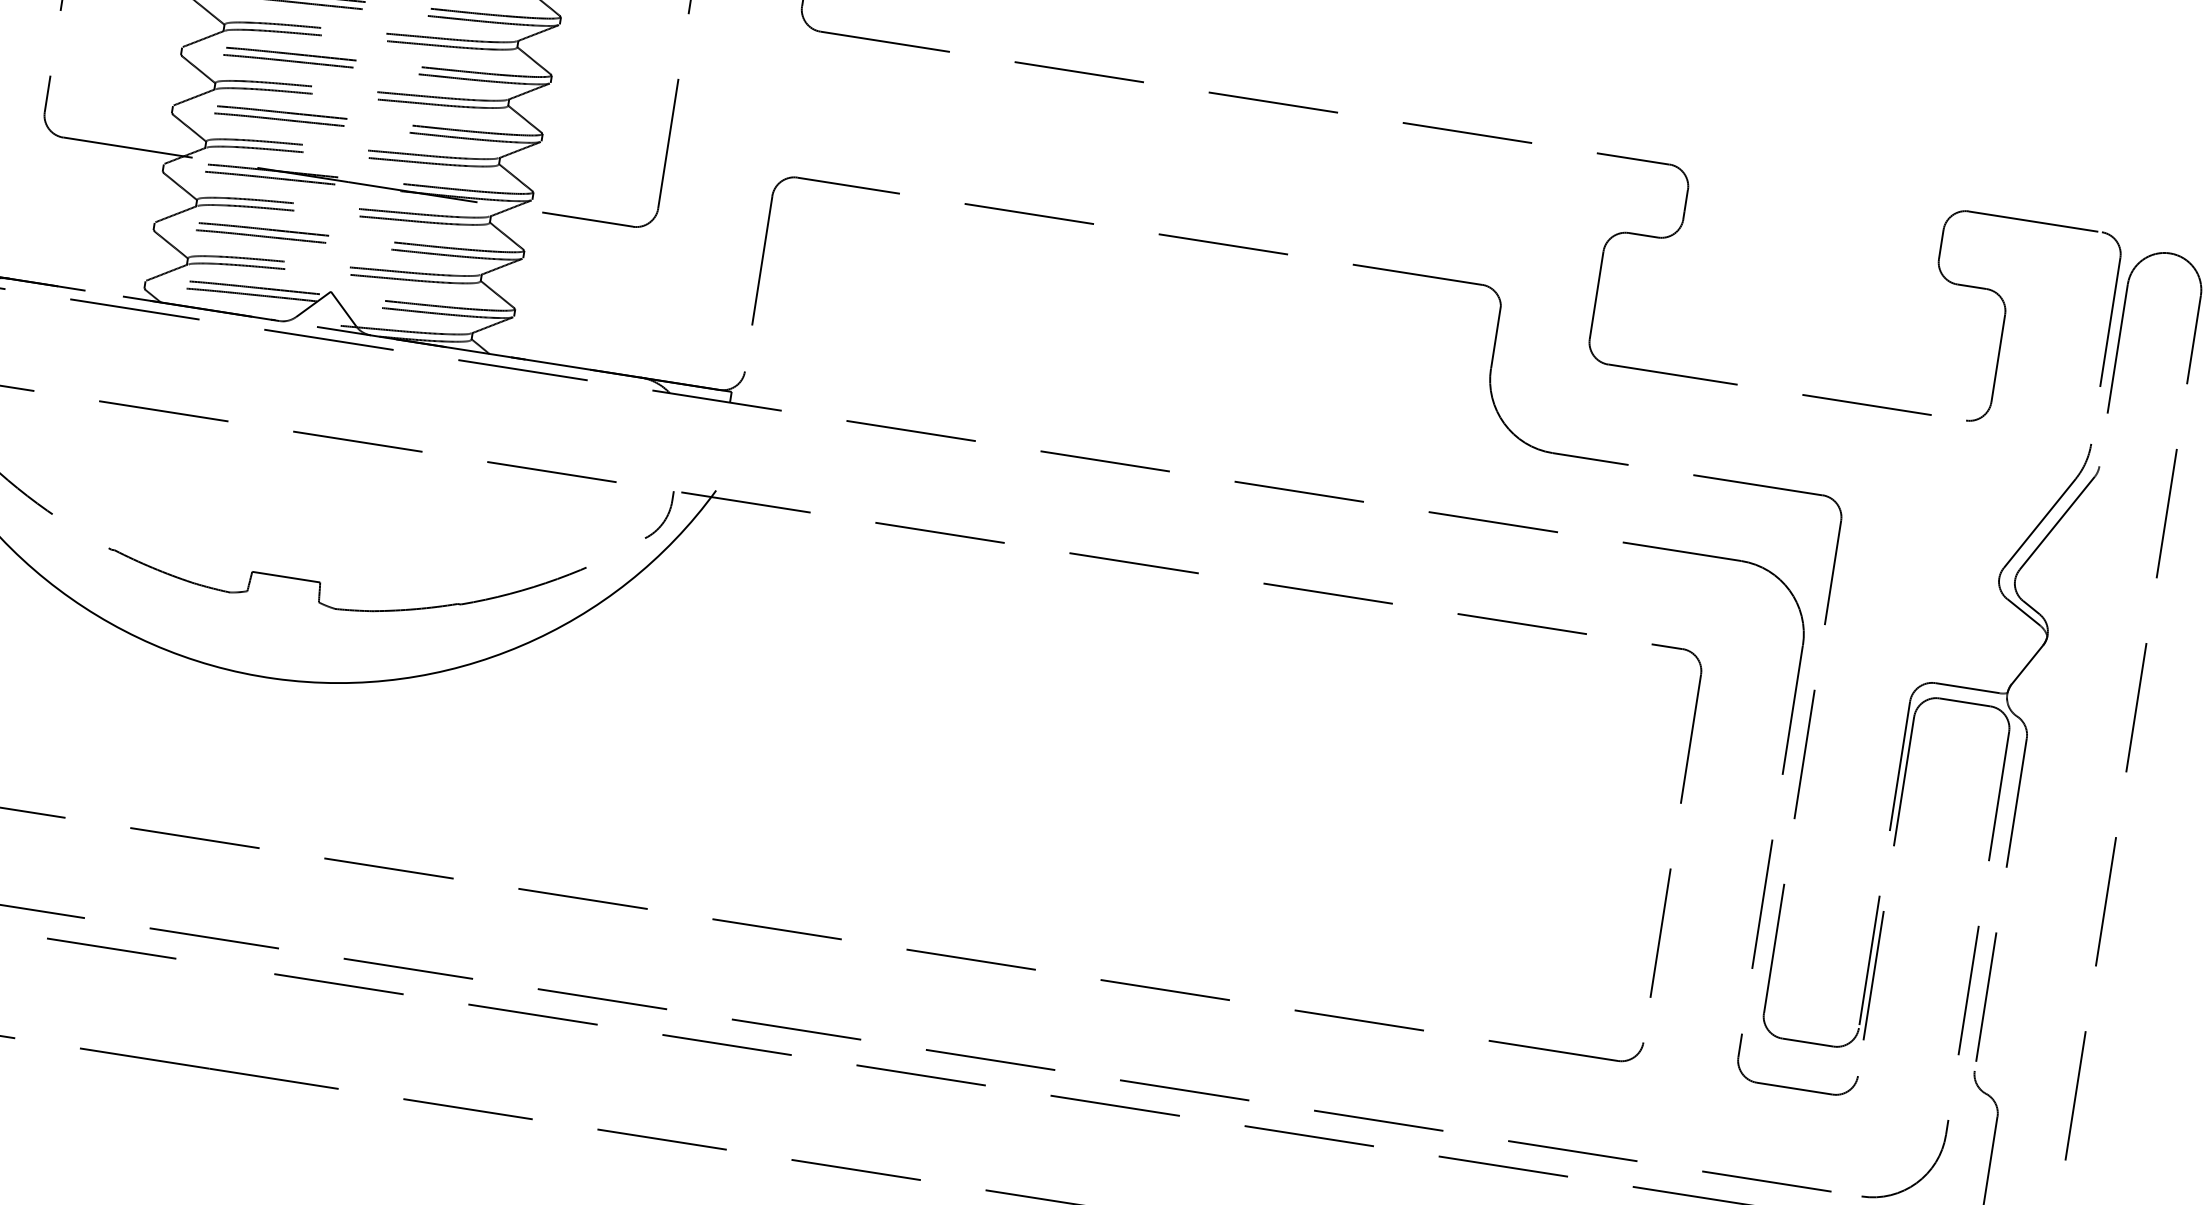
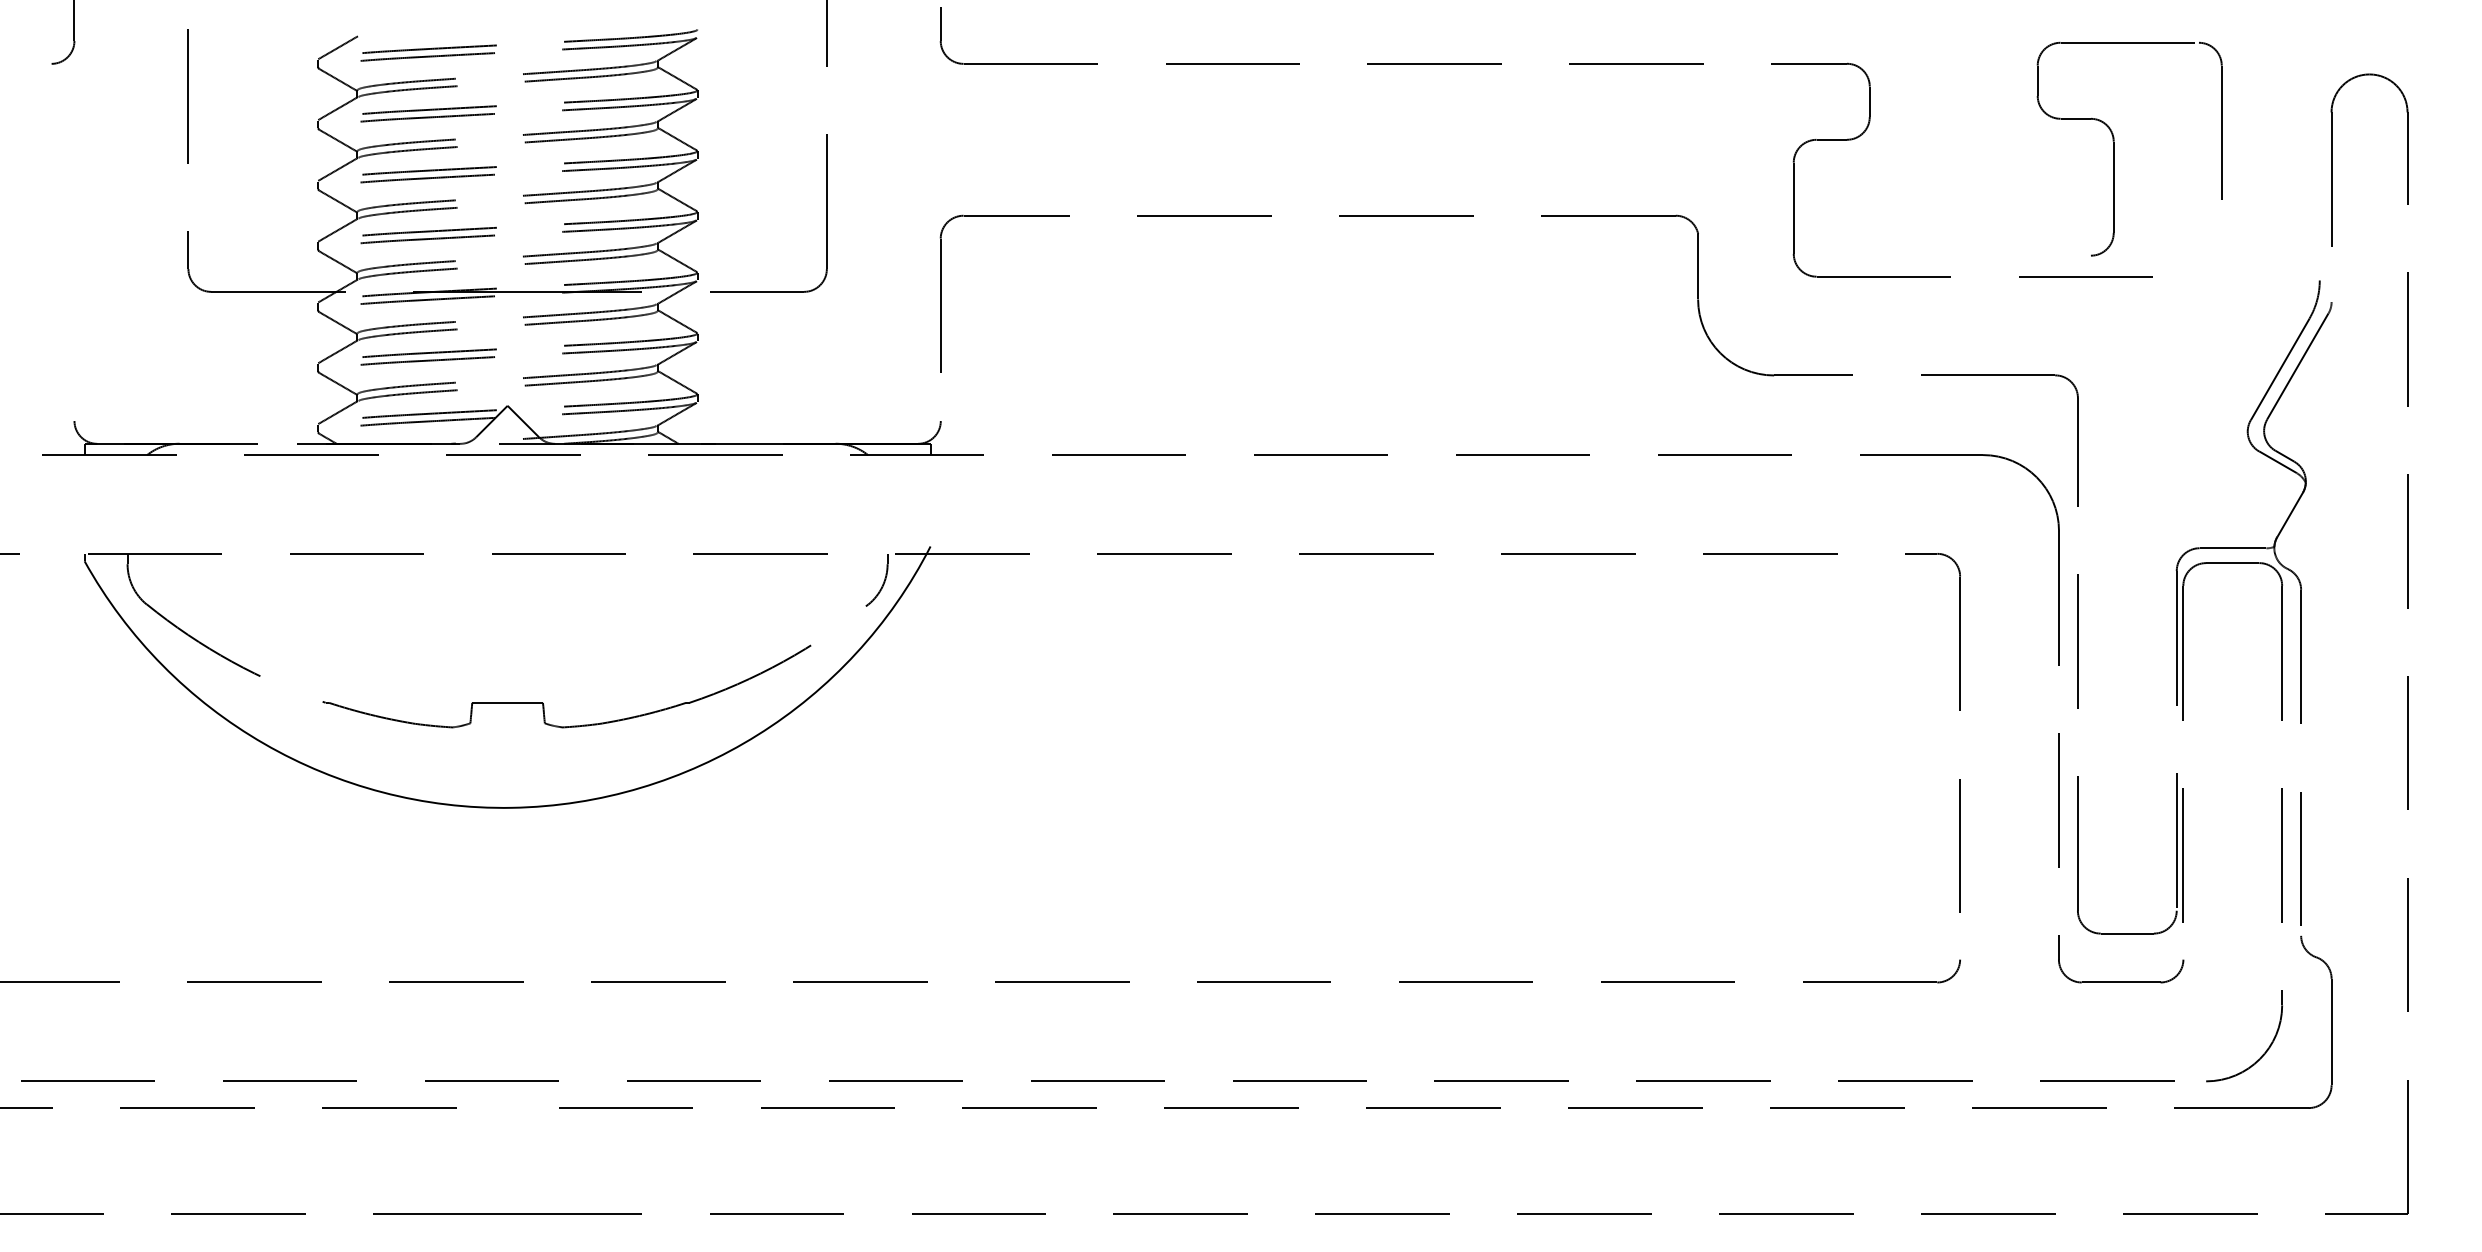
part: (2004, 321) -> (2114, 148), moved

